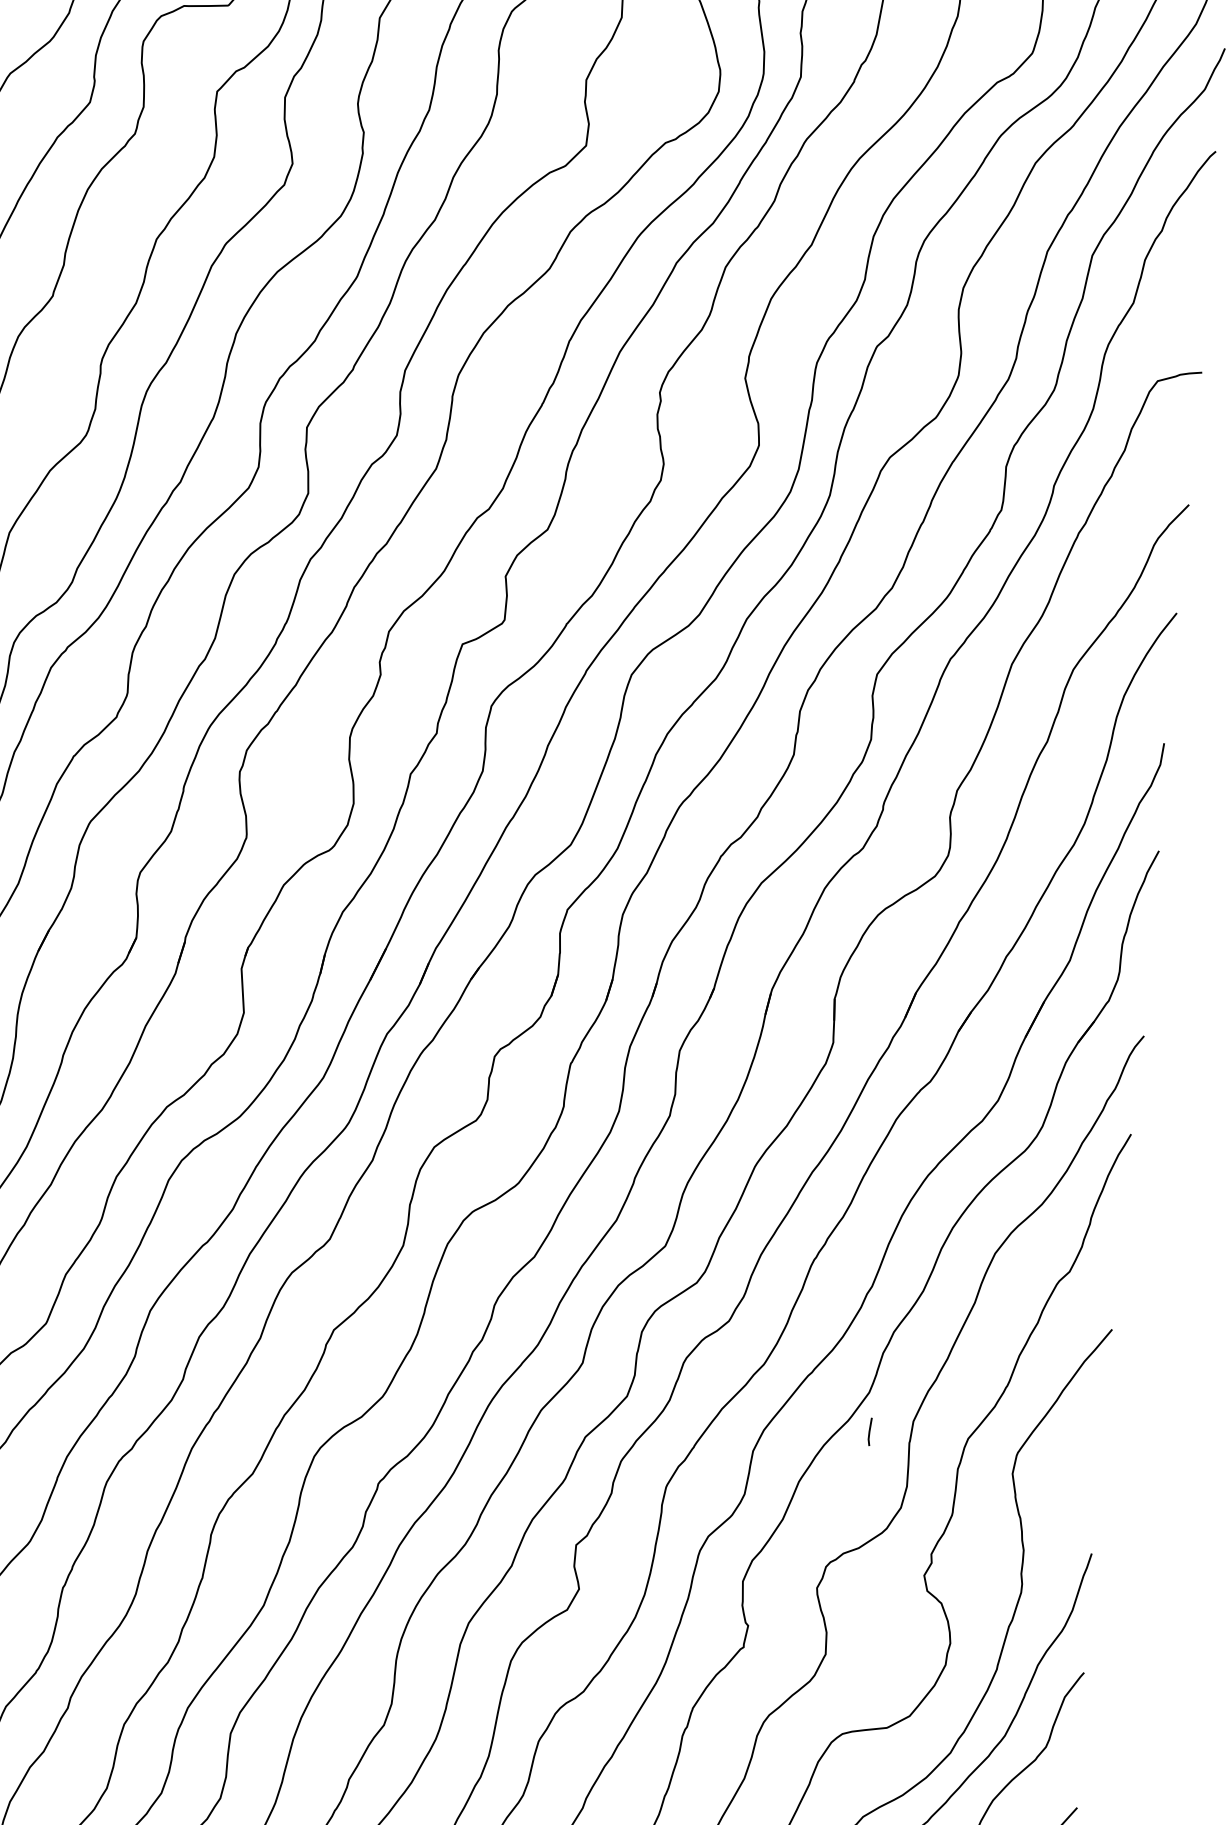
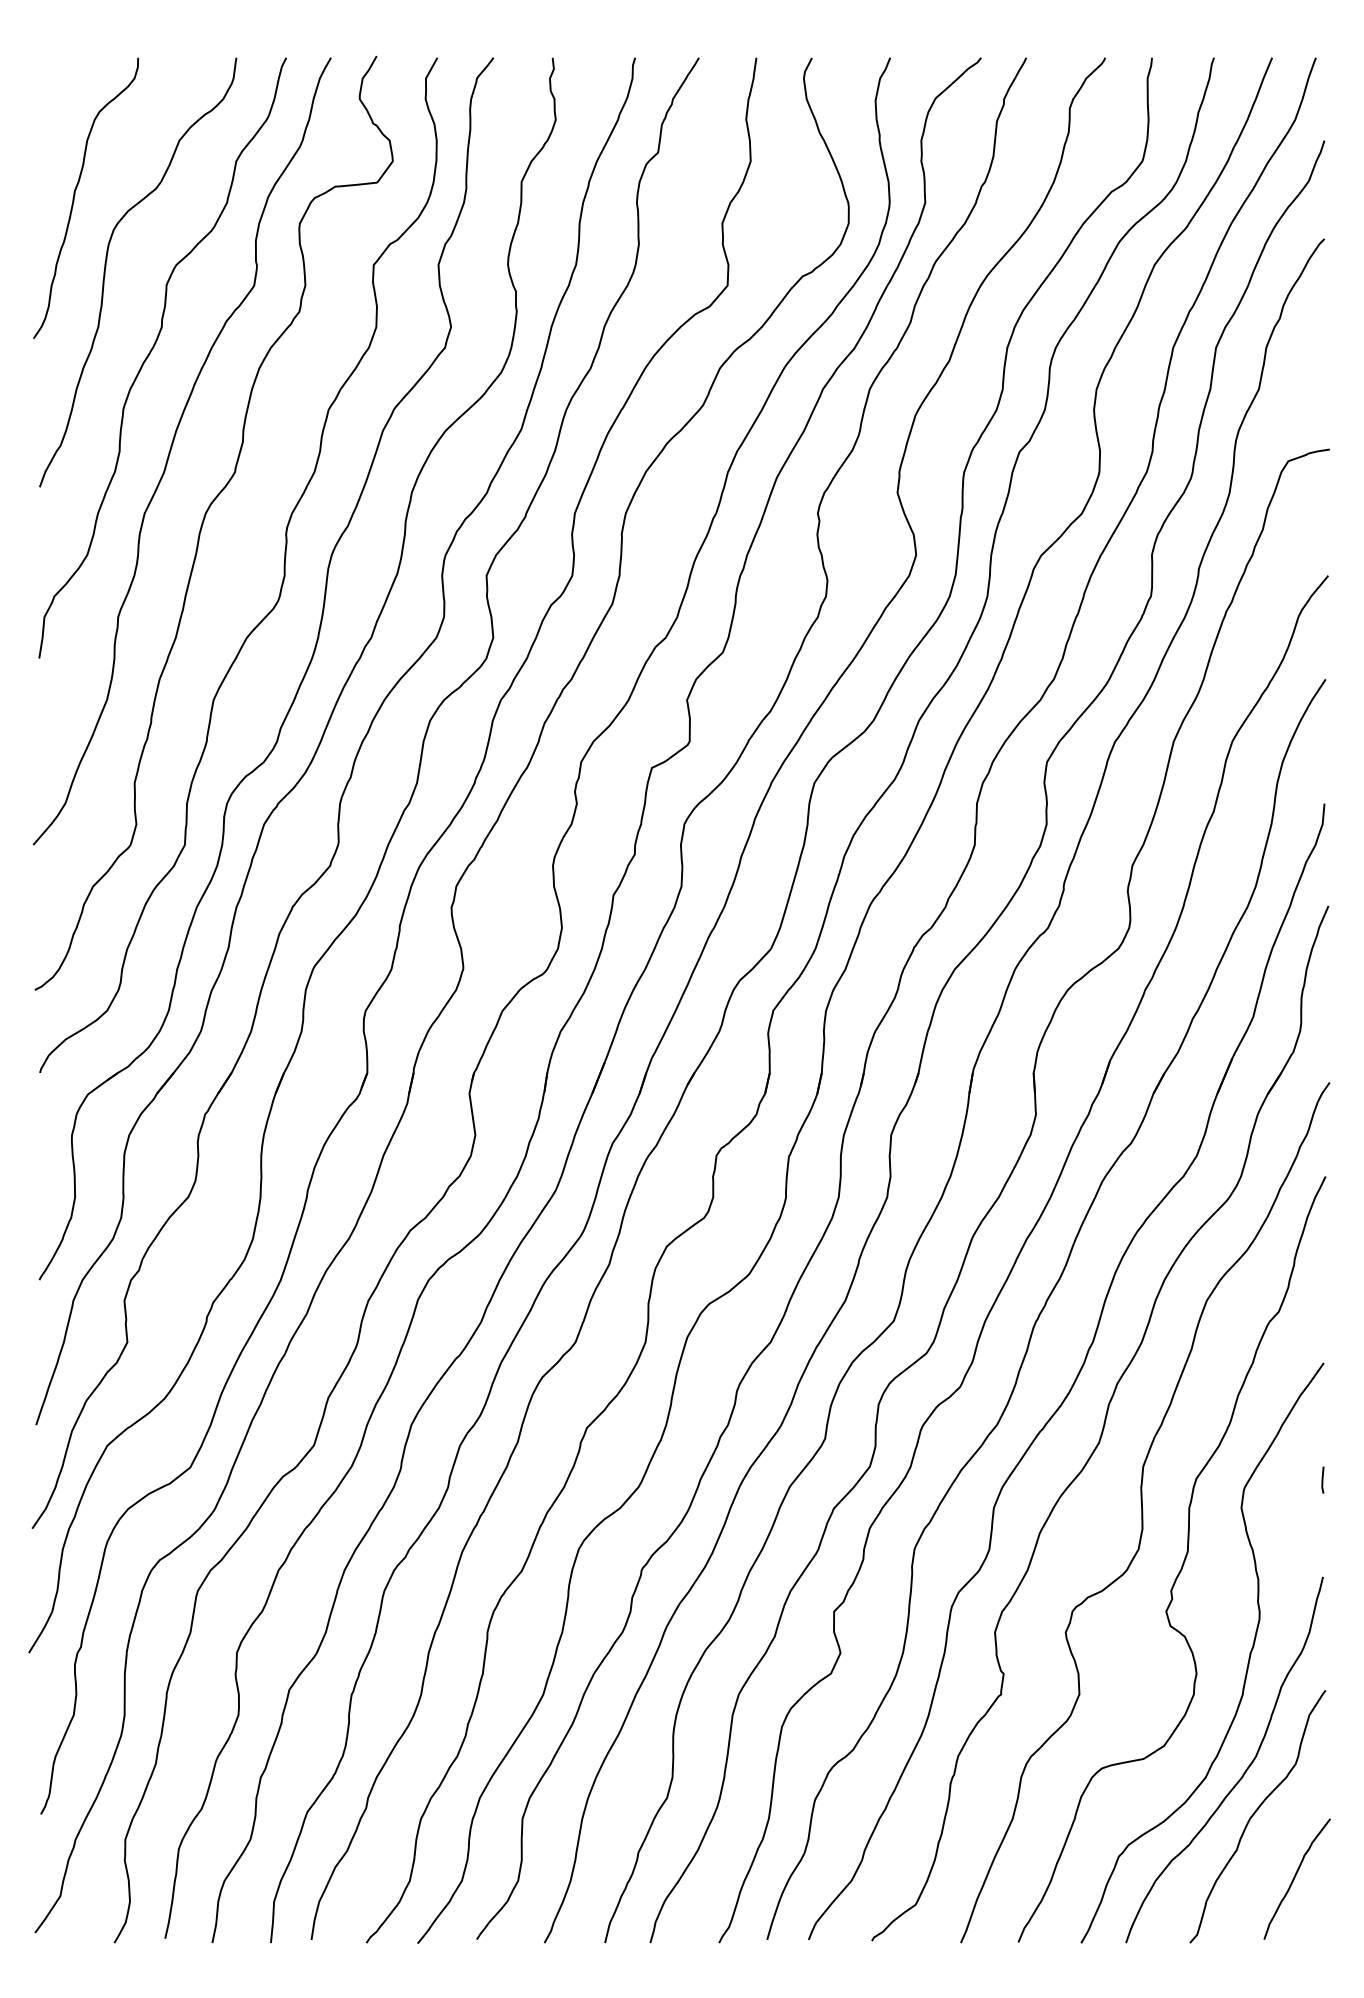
line: (869, 1431) -> (1322, 1479), moved

